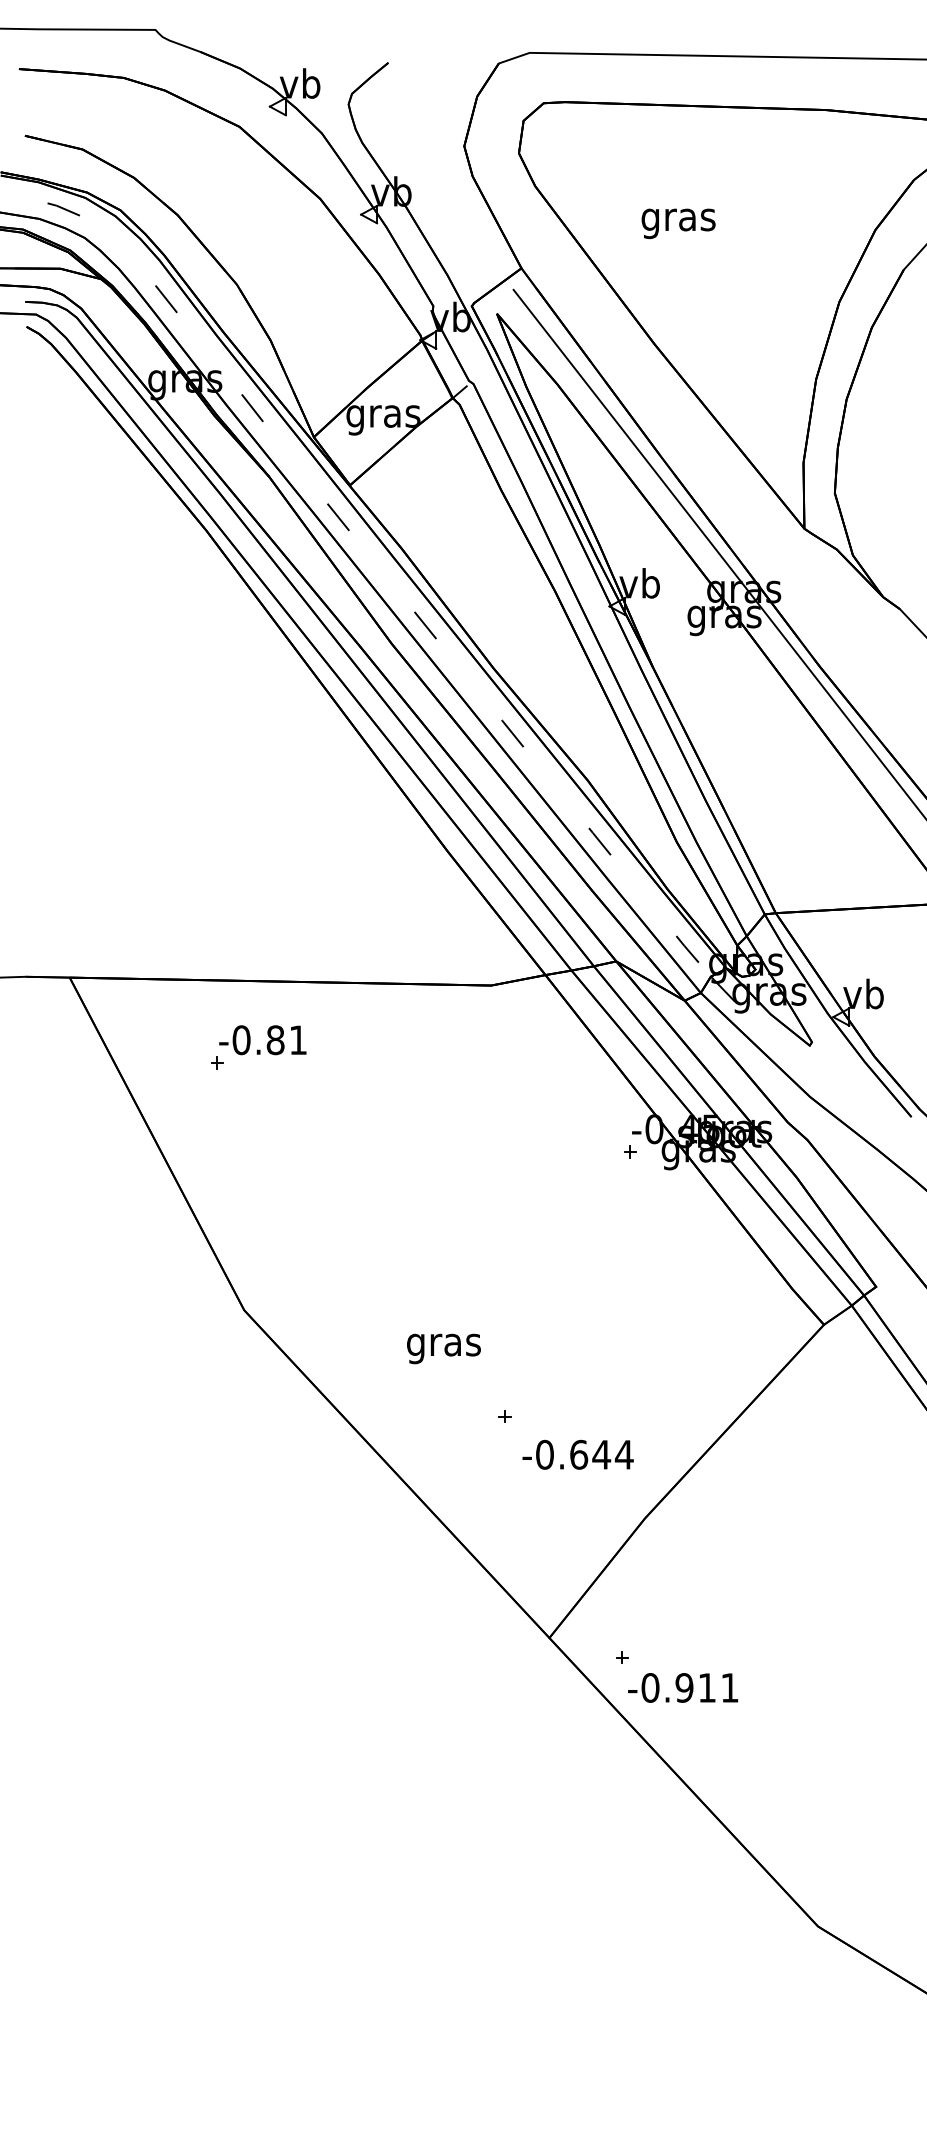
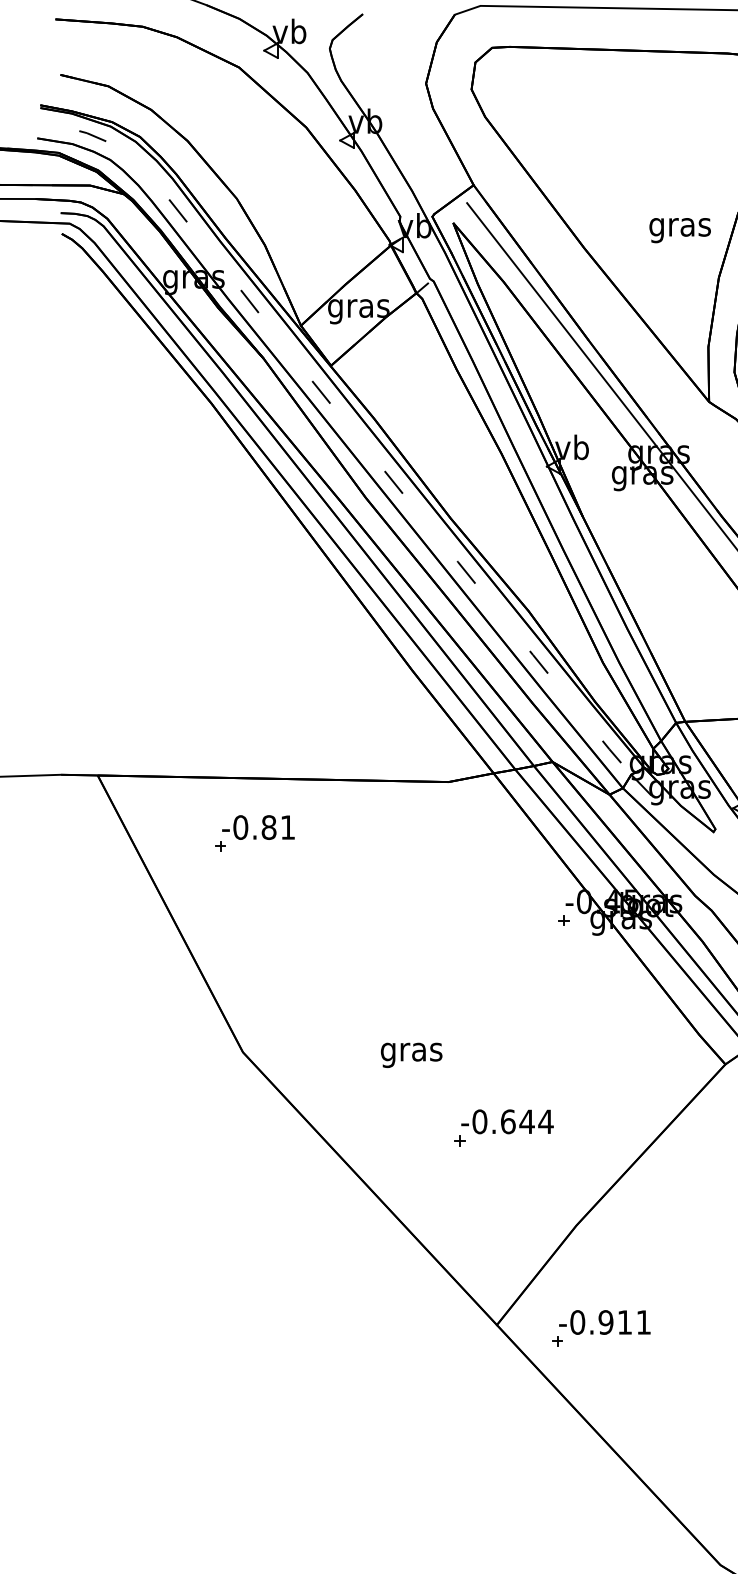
text: (678, 223) -> (680, 230), moved
text: (443, 1348) -> (411, 1054), moved
text: (577, 1454) -> (506, 1121), moved
text: (683, 1687) -> (605, 1322), moved

